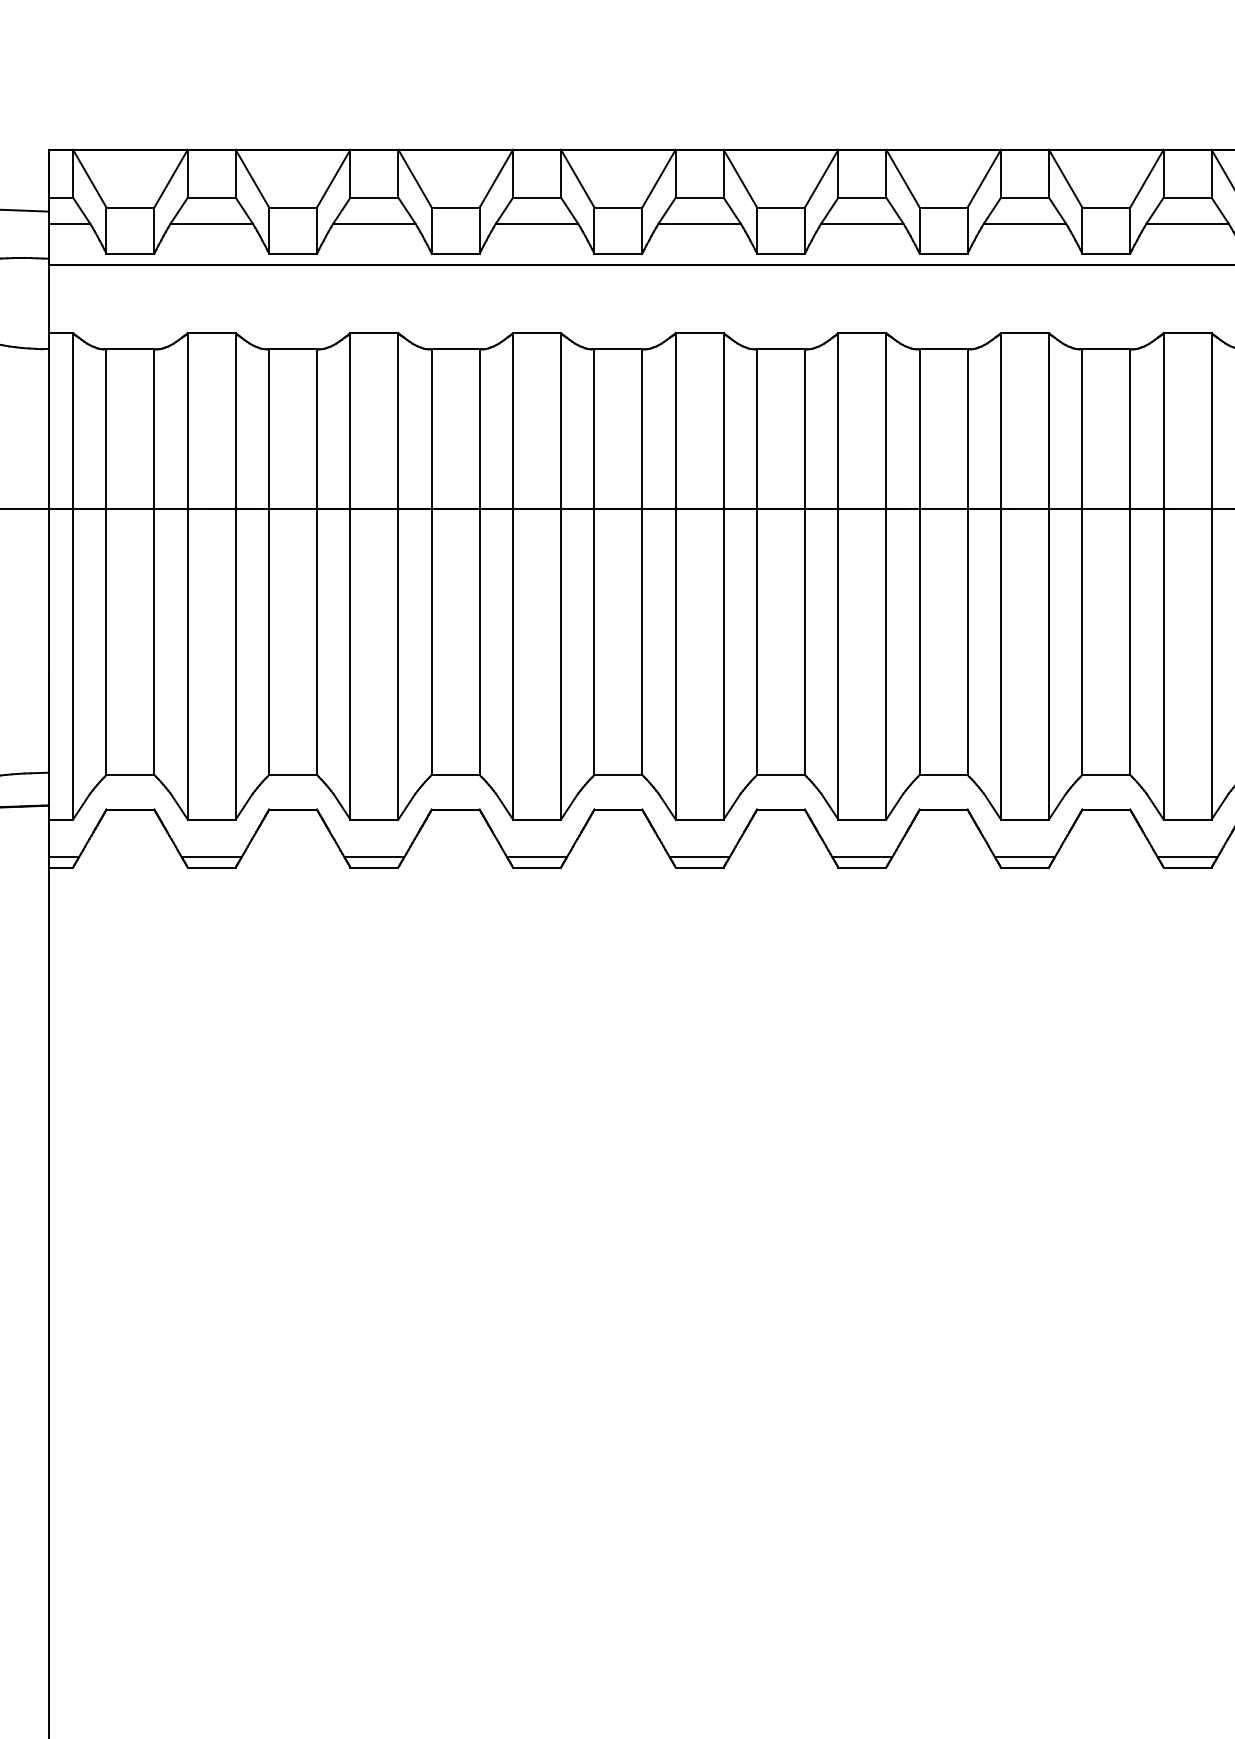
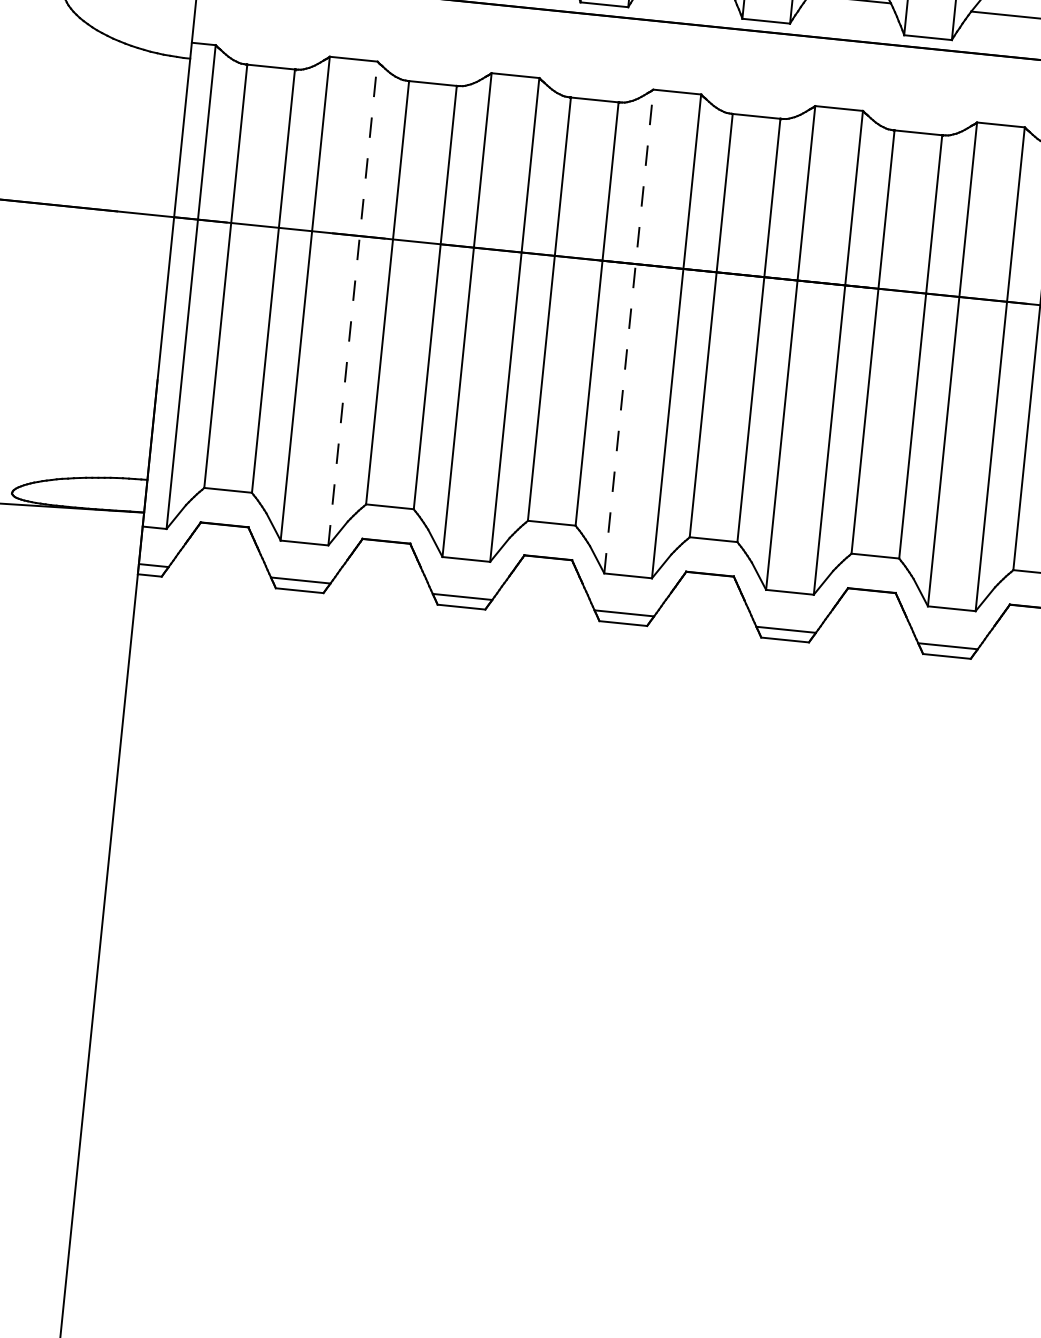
line: (235, 575) -> (352, 302), solid -> dashed
line: (513, 575) -> (629, 330), solid -> dashed

